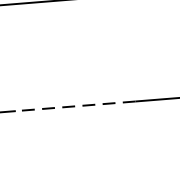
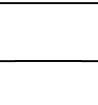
line: (75, 106) -> (48, 61), dashed -> solid

